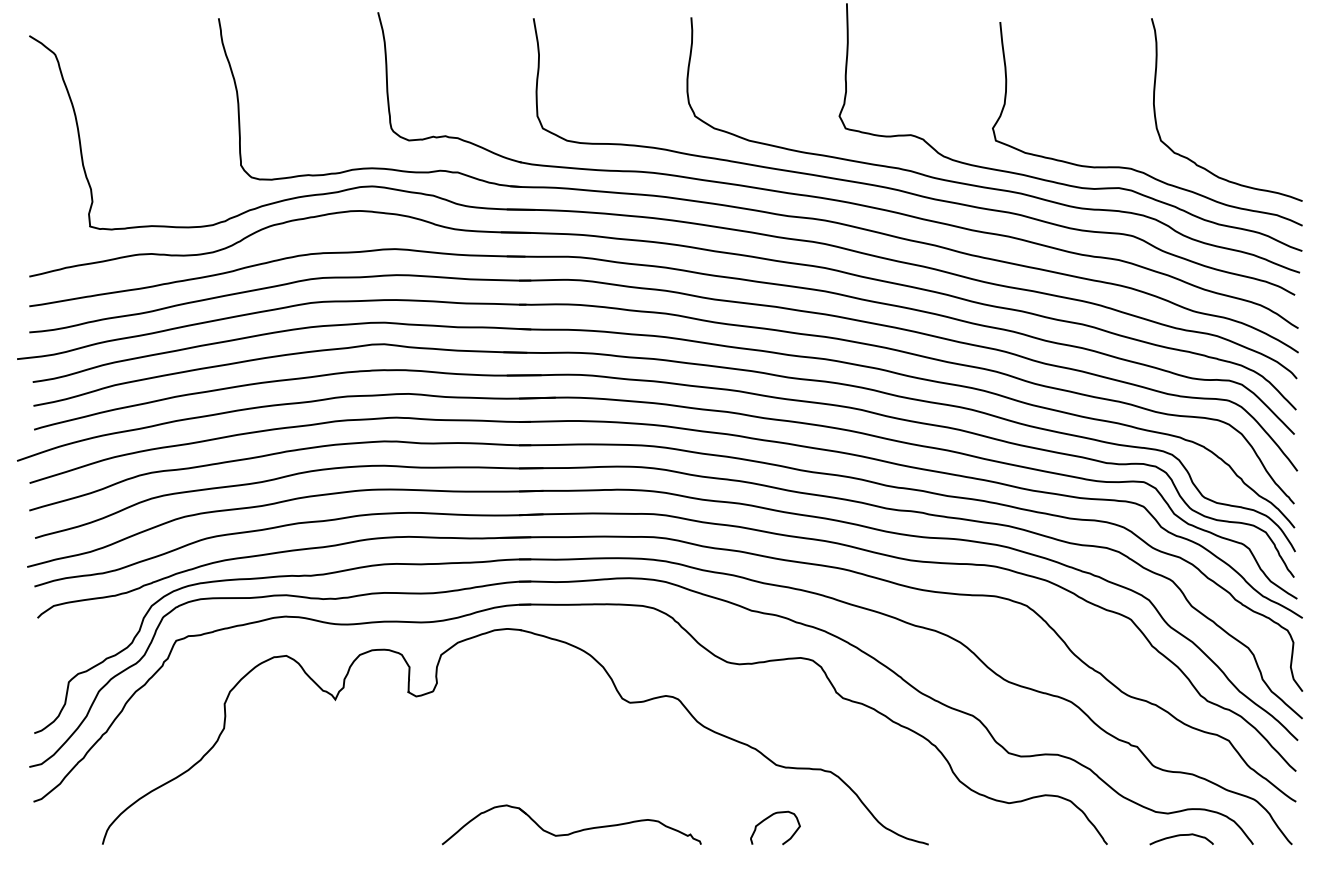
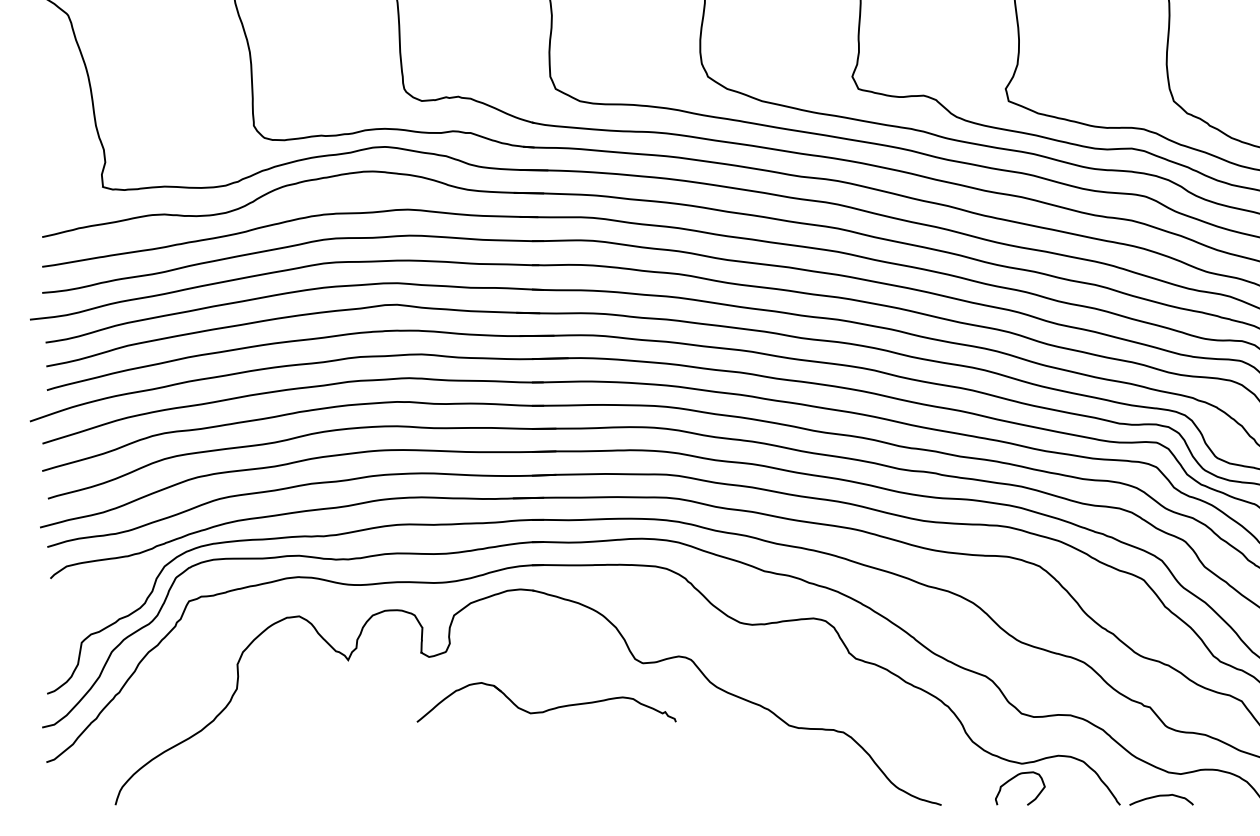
curve: (770, 817) -> (1015, 778), moved
part: (573, 831) -> (548, 709), moved
curve: (1179, 836) -> (1159, 797), moved

